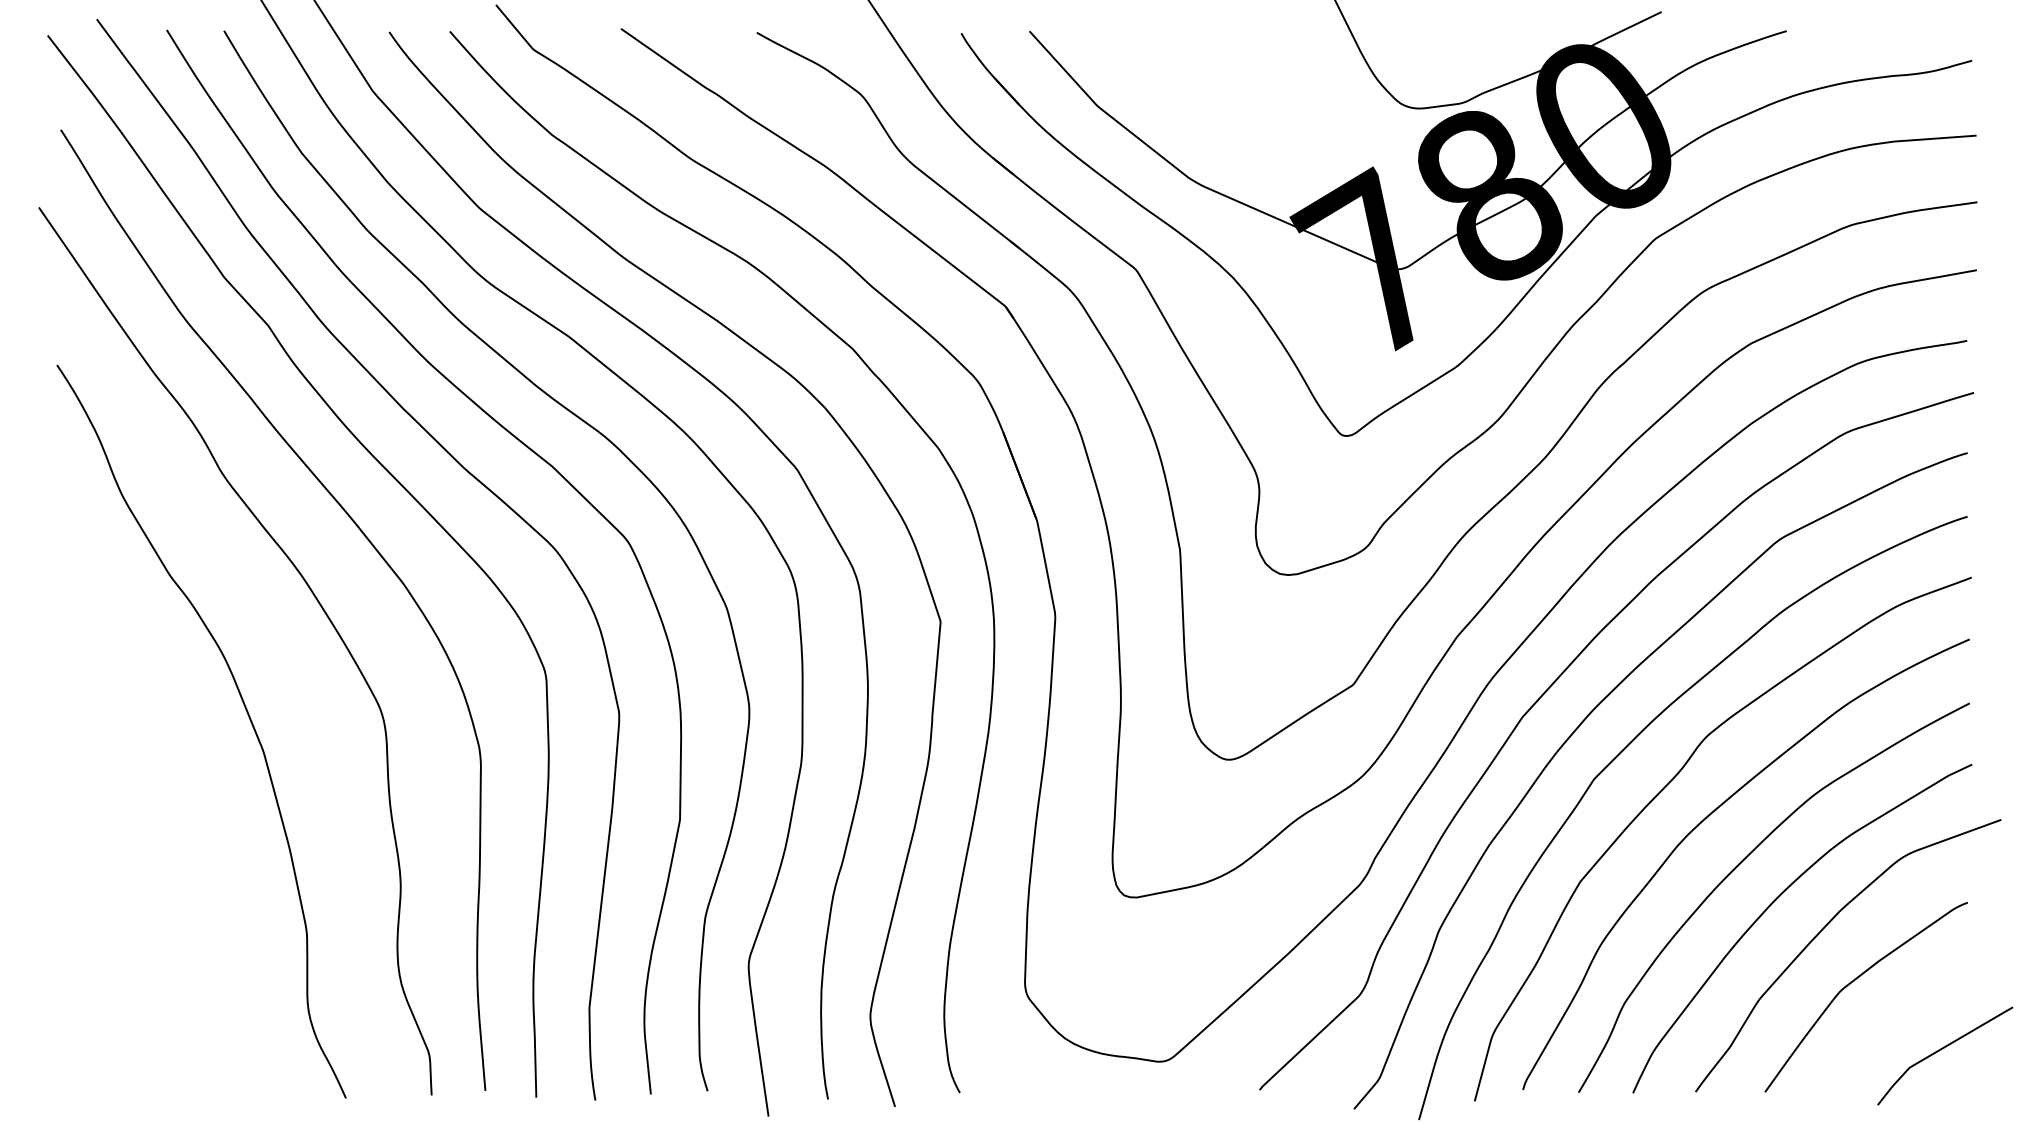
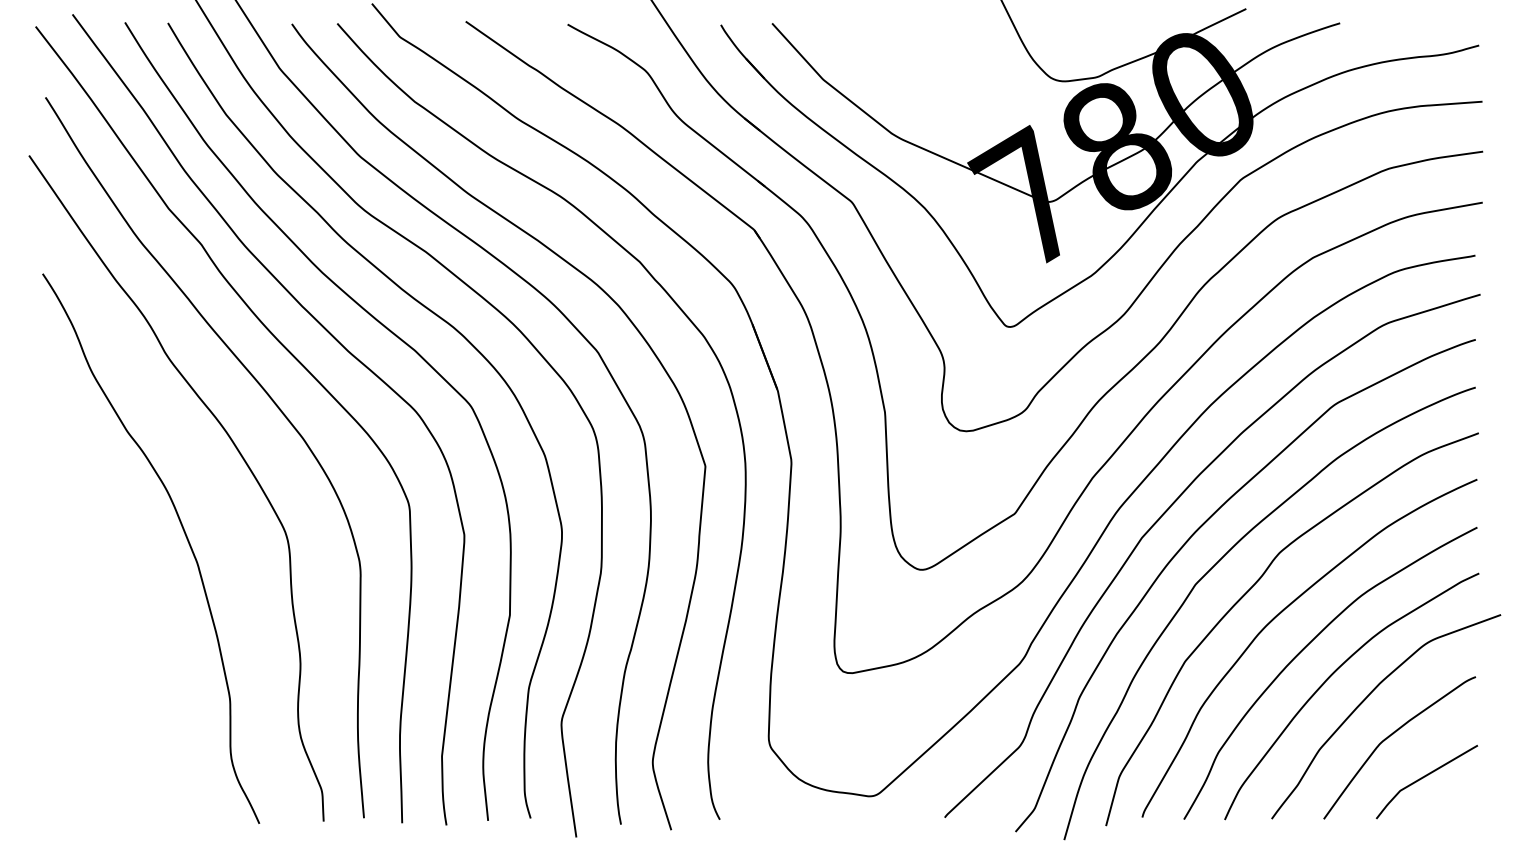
curve: (1943, 1049) -> (1425, 777), moved

